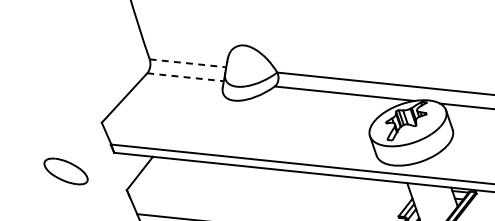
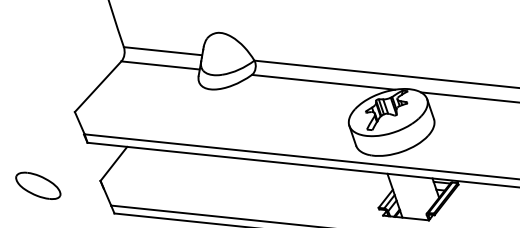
line: (188, 63) -> (163, 51), dashed -> solid
line: (185, 77) -> (160, 65), dashed -> solid
part: (66, 171) -> (38, 185), moved

